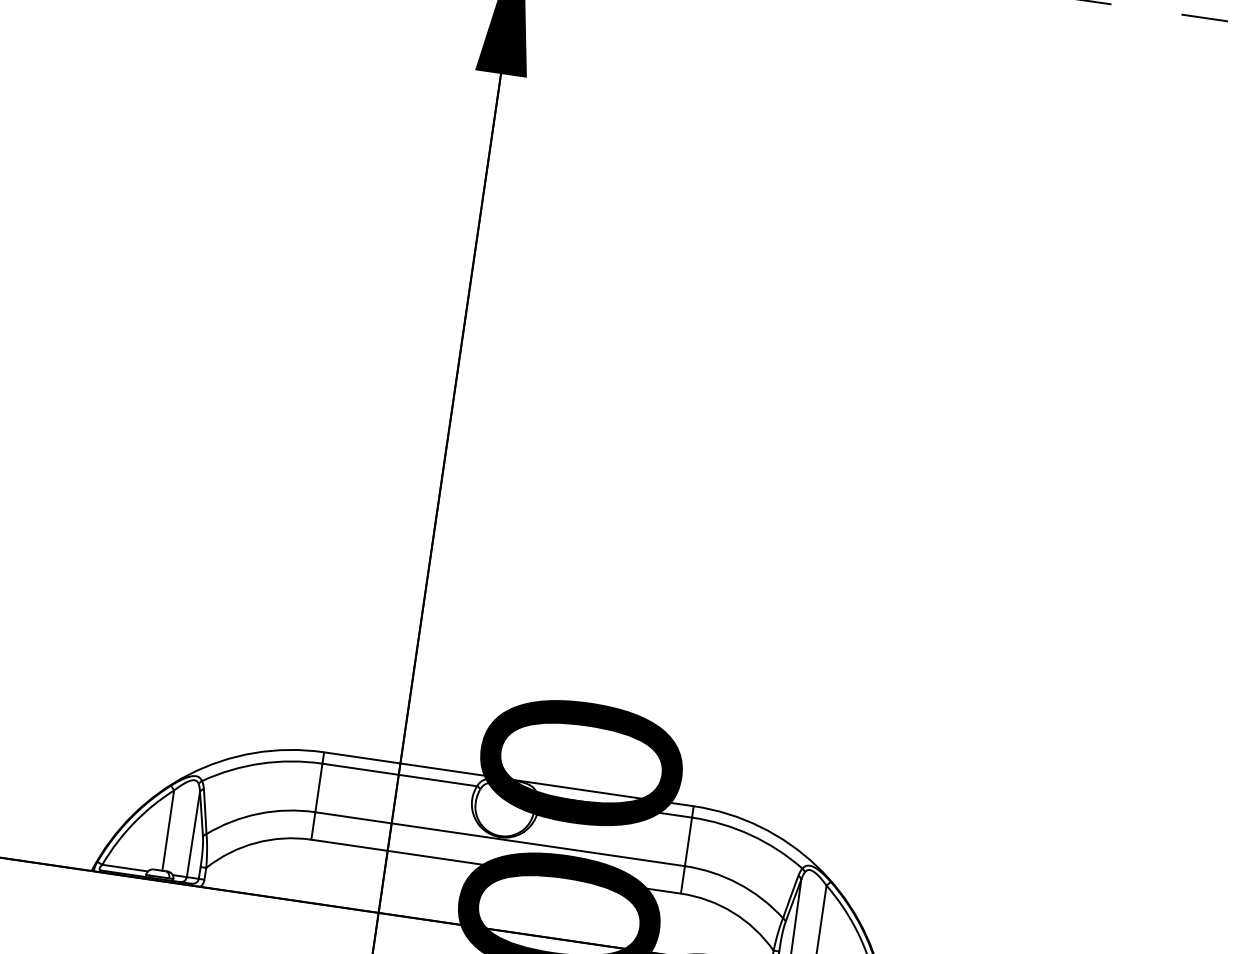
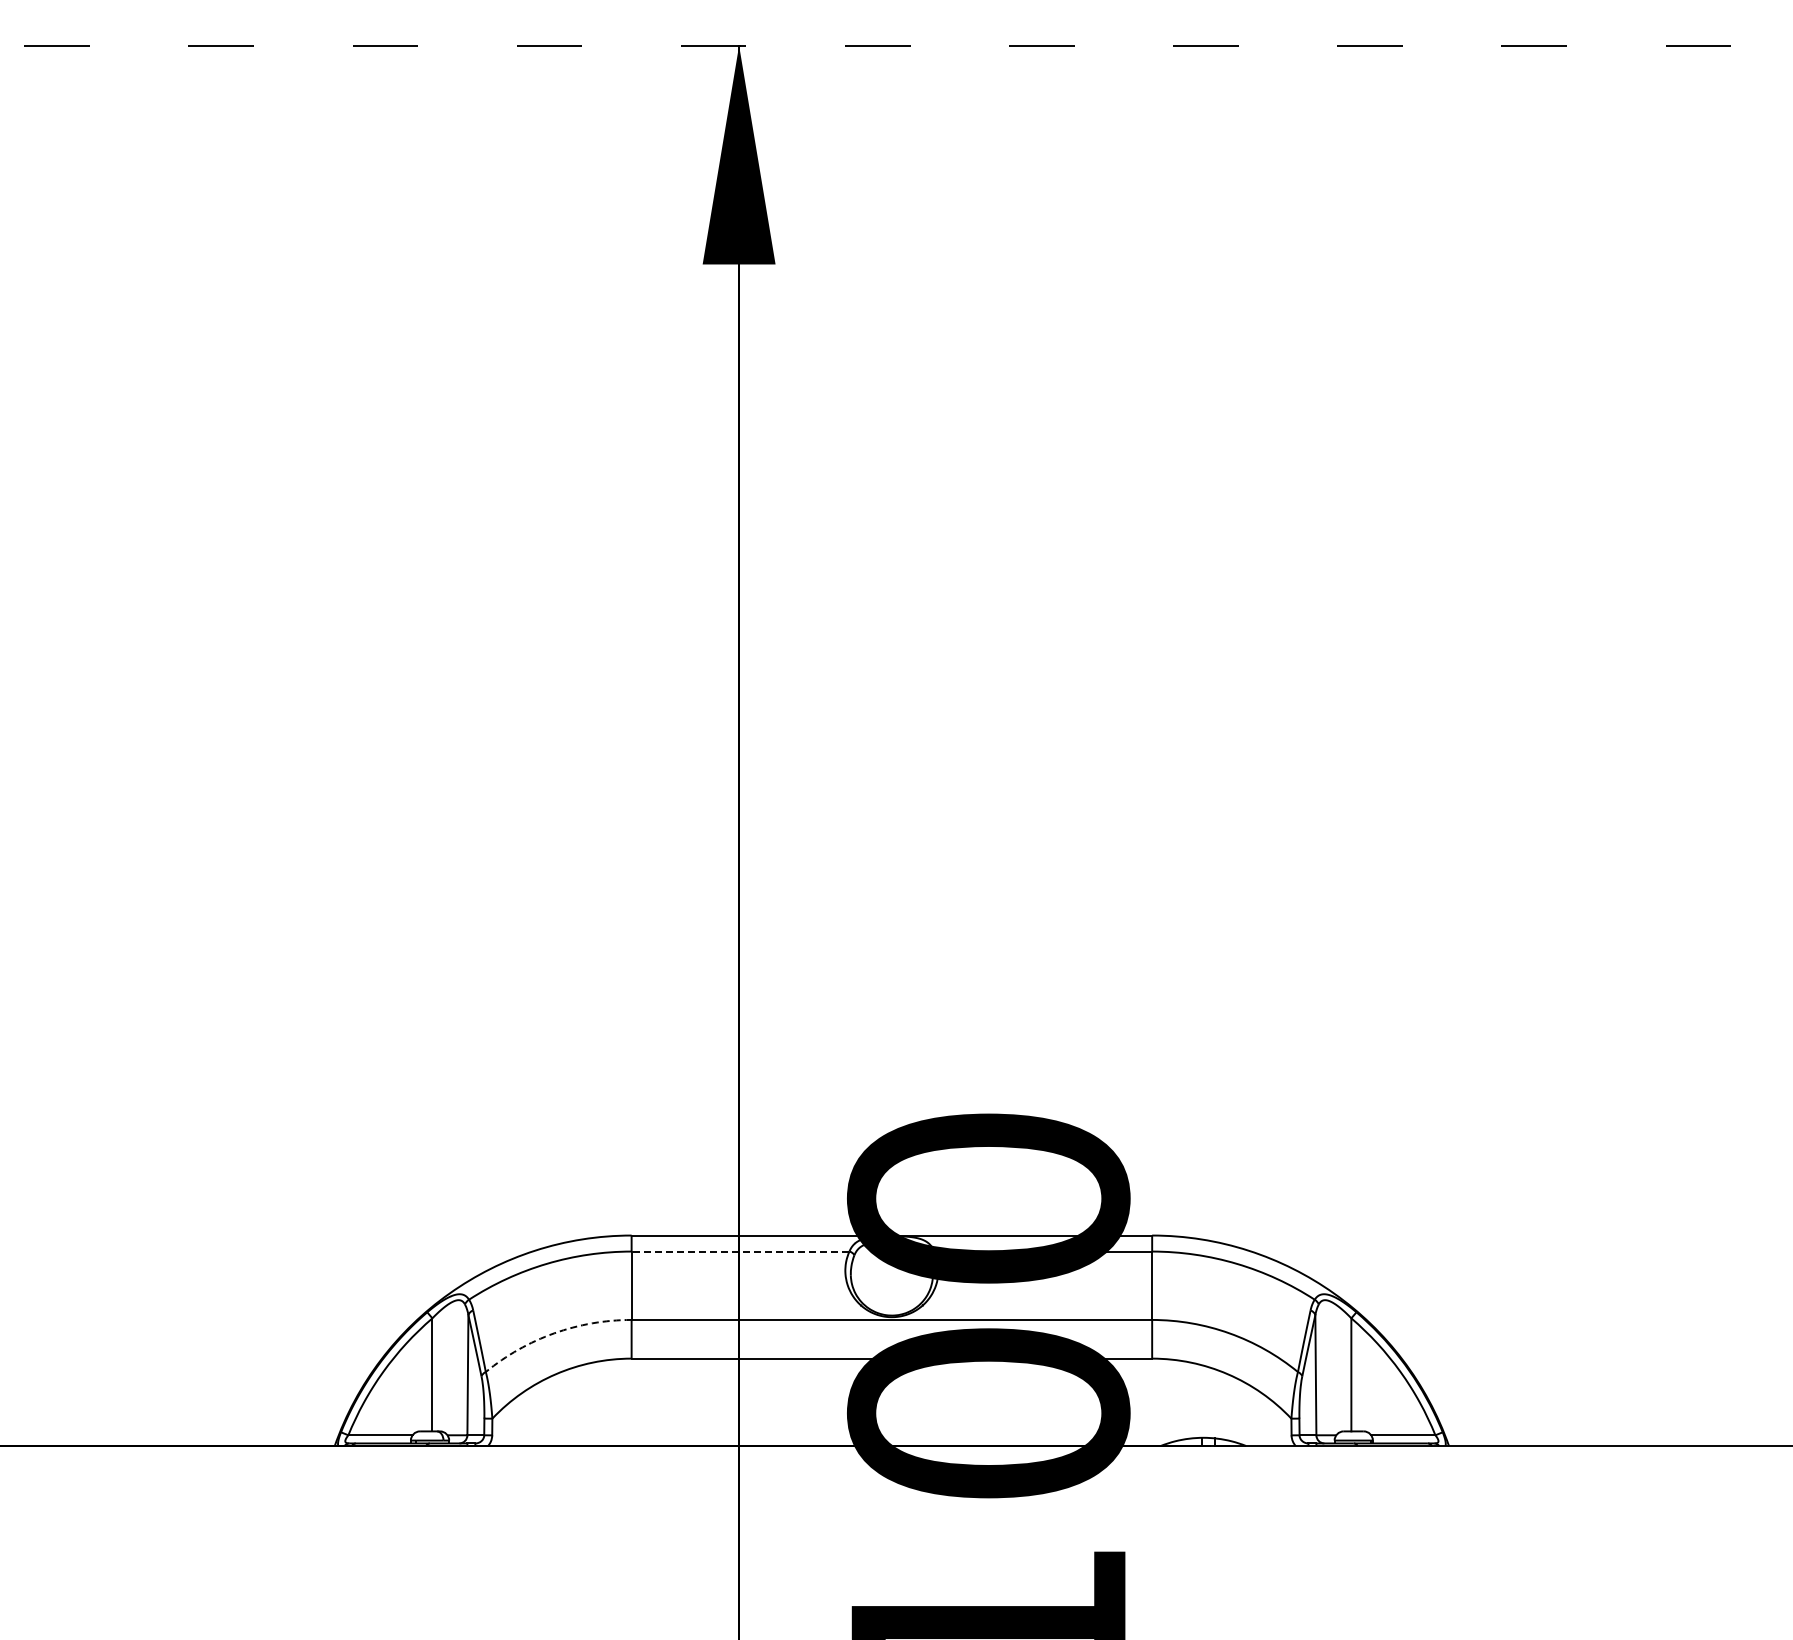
line: (399, 774) -> (740, 1251), solid -> dashed
arc: (259, 813) -> (554, 1333), solid -> dashed

